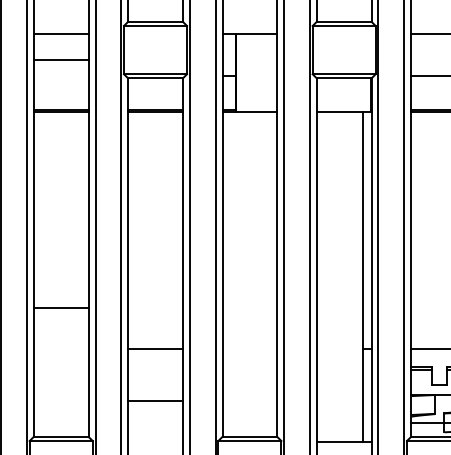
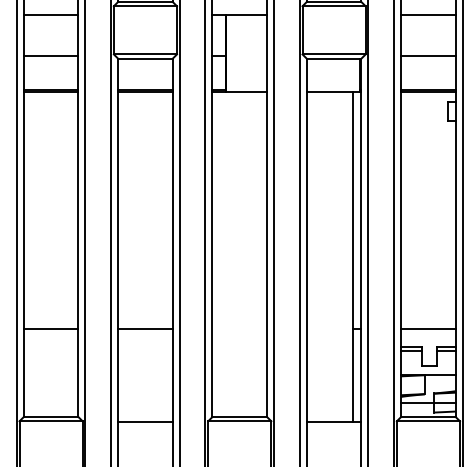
line: (60, 60) -> (50, 56), moved
line: (60, 308) -> (50, 329), moved
line: (155, 401) -> (145, 422), moved

